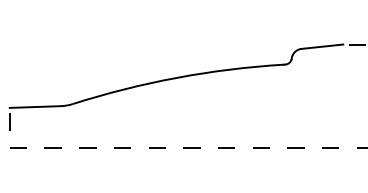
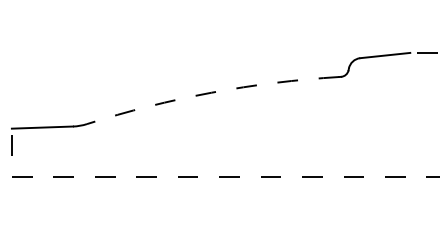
arc: (176, 77) -> (211, 92), solid -> dashed

